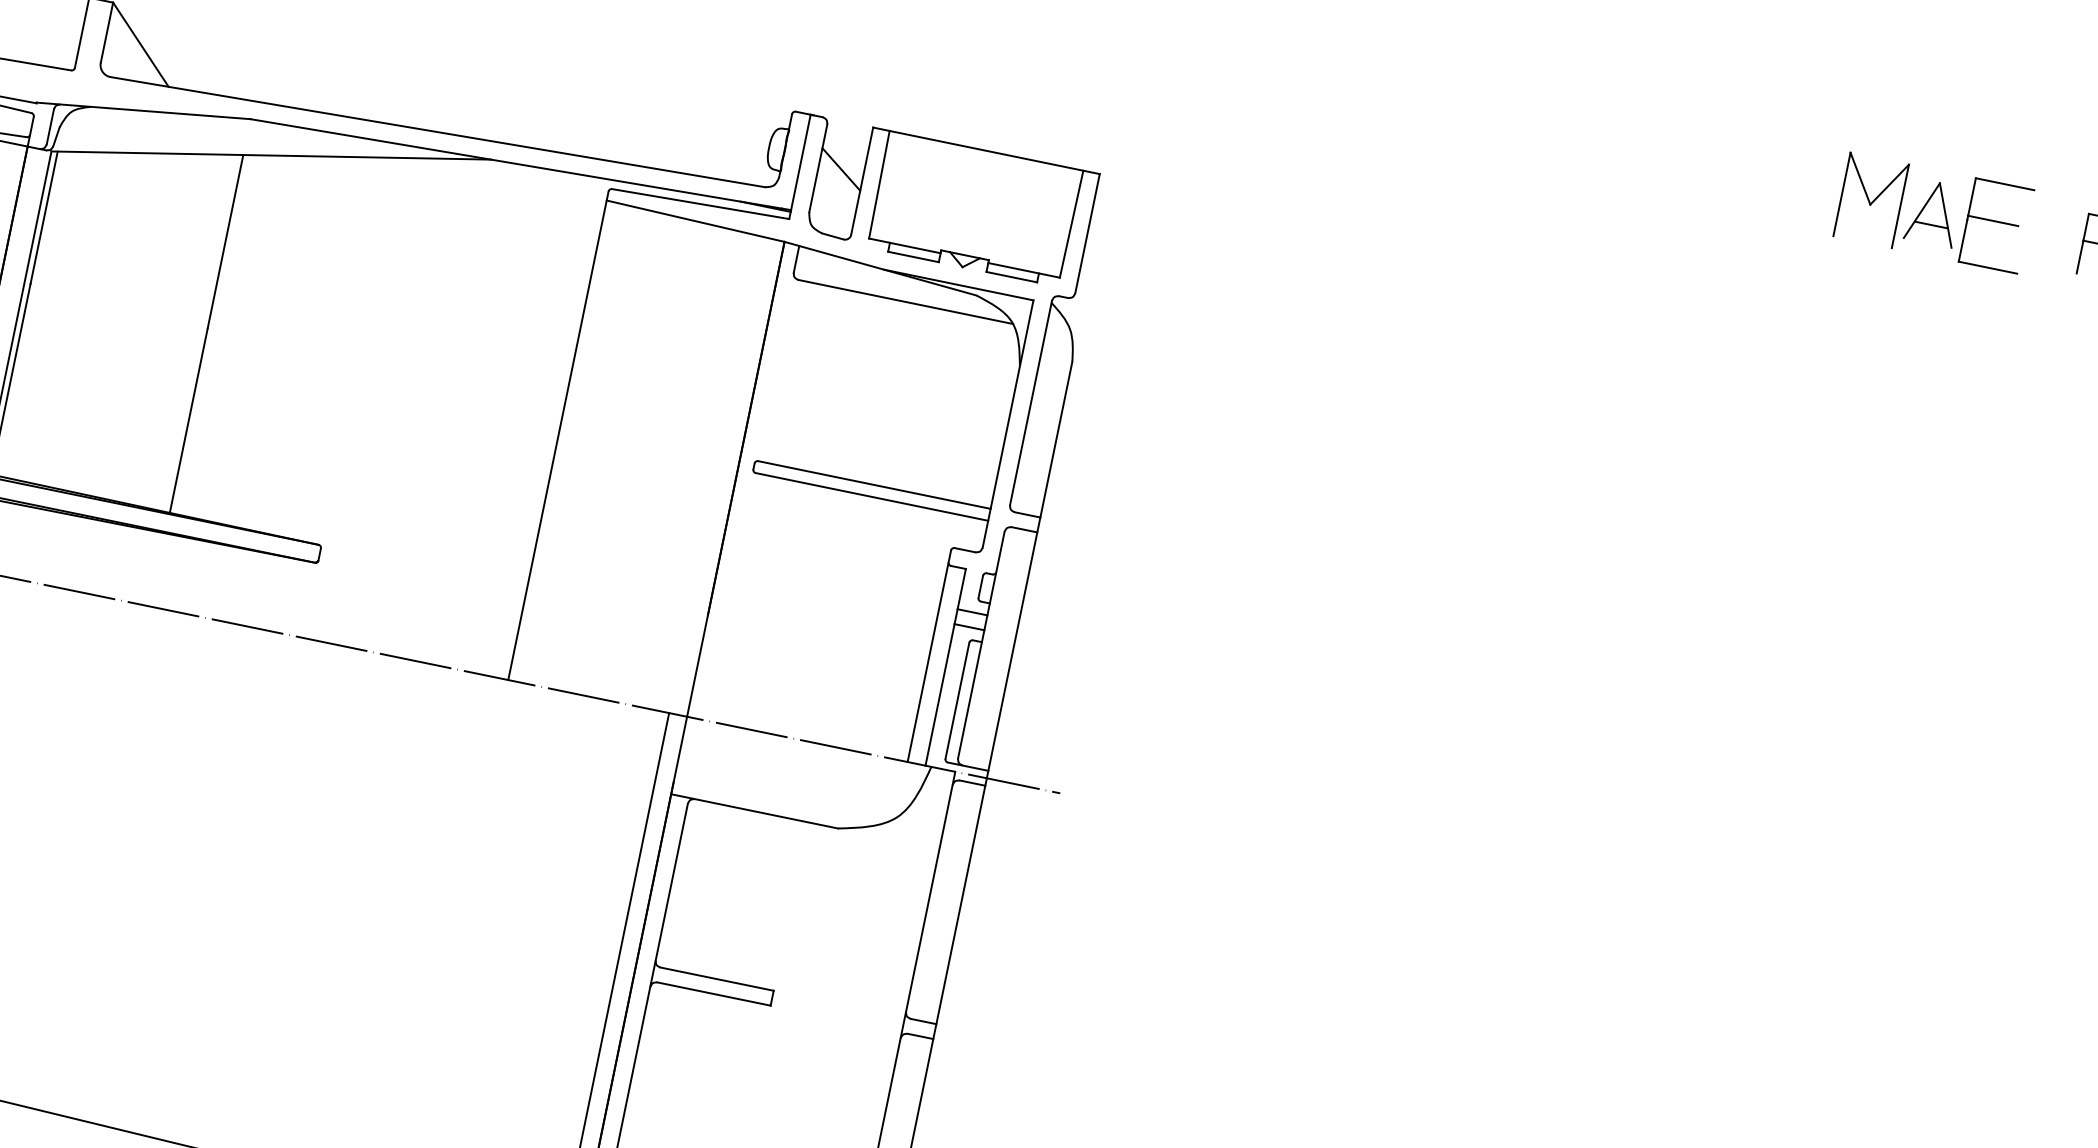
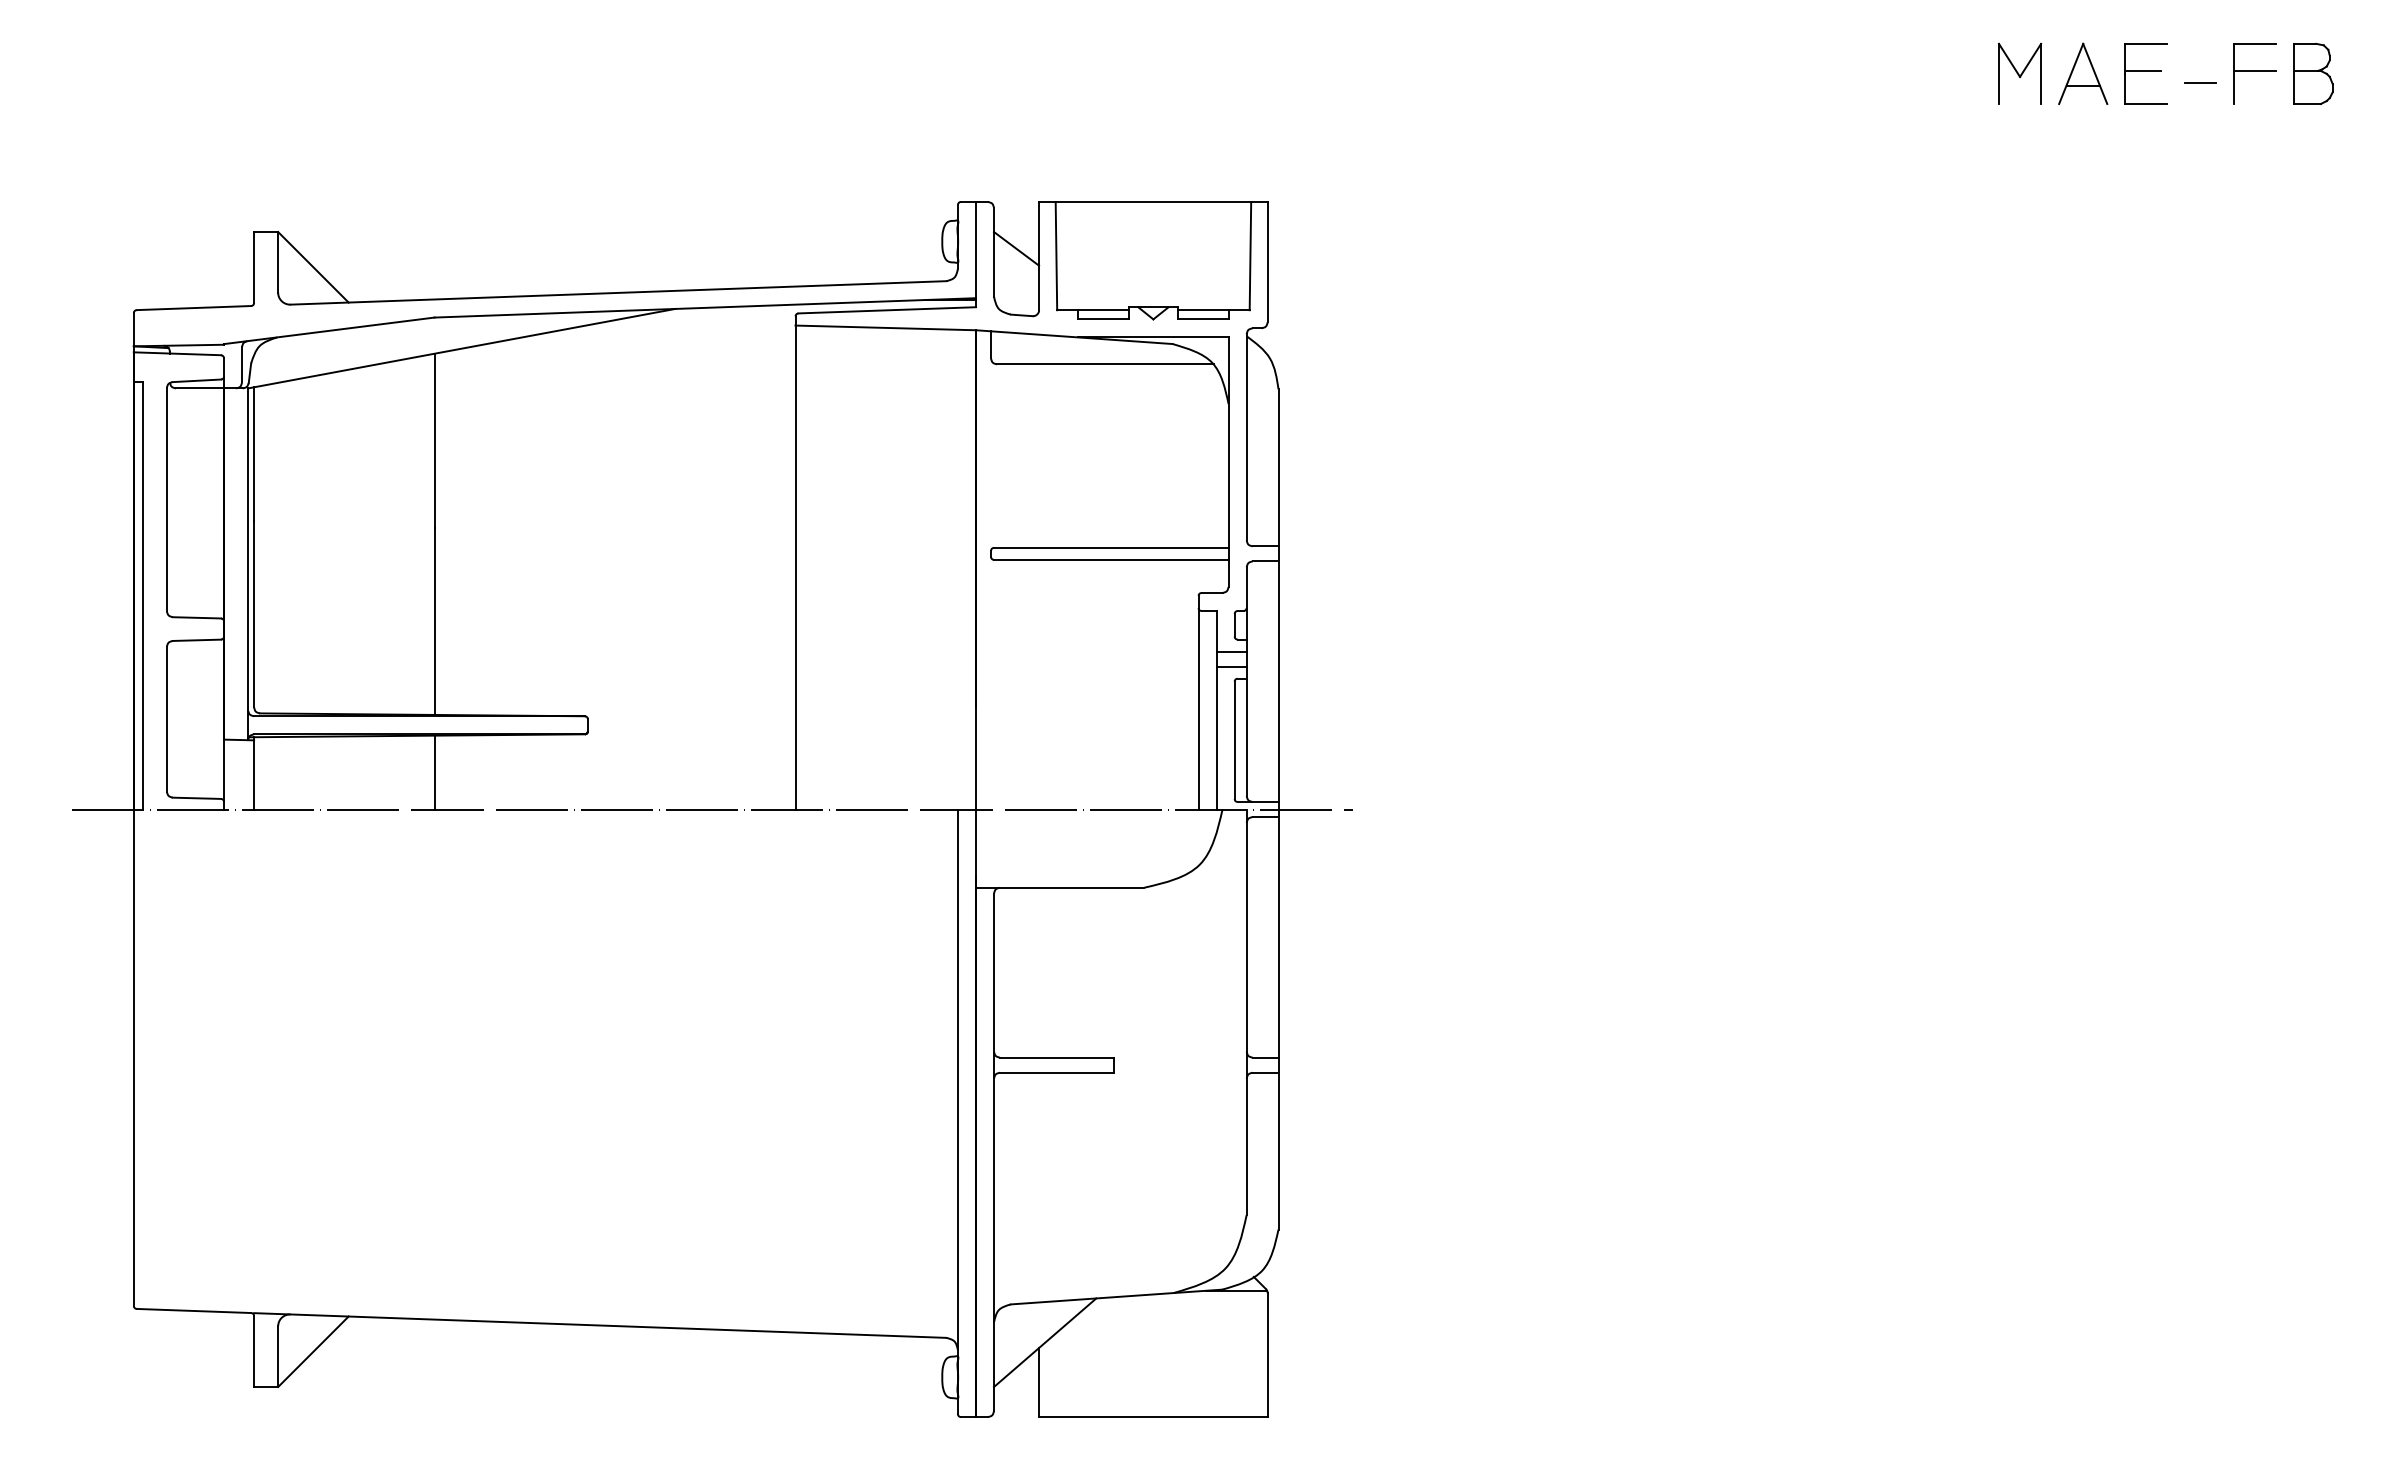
part: (1870, 199) -> (2019, 73), size x0.71
part: (1995, 225) -> (2145, 73), size x0.71
line: (2048, 245) -> (2200, 82), added
line: (158, 569) -> (434, 772), added

